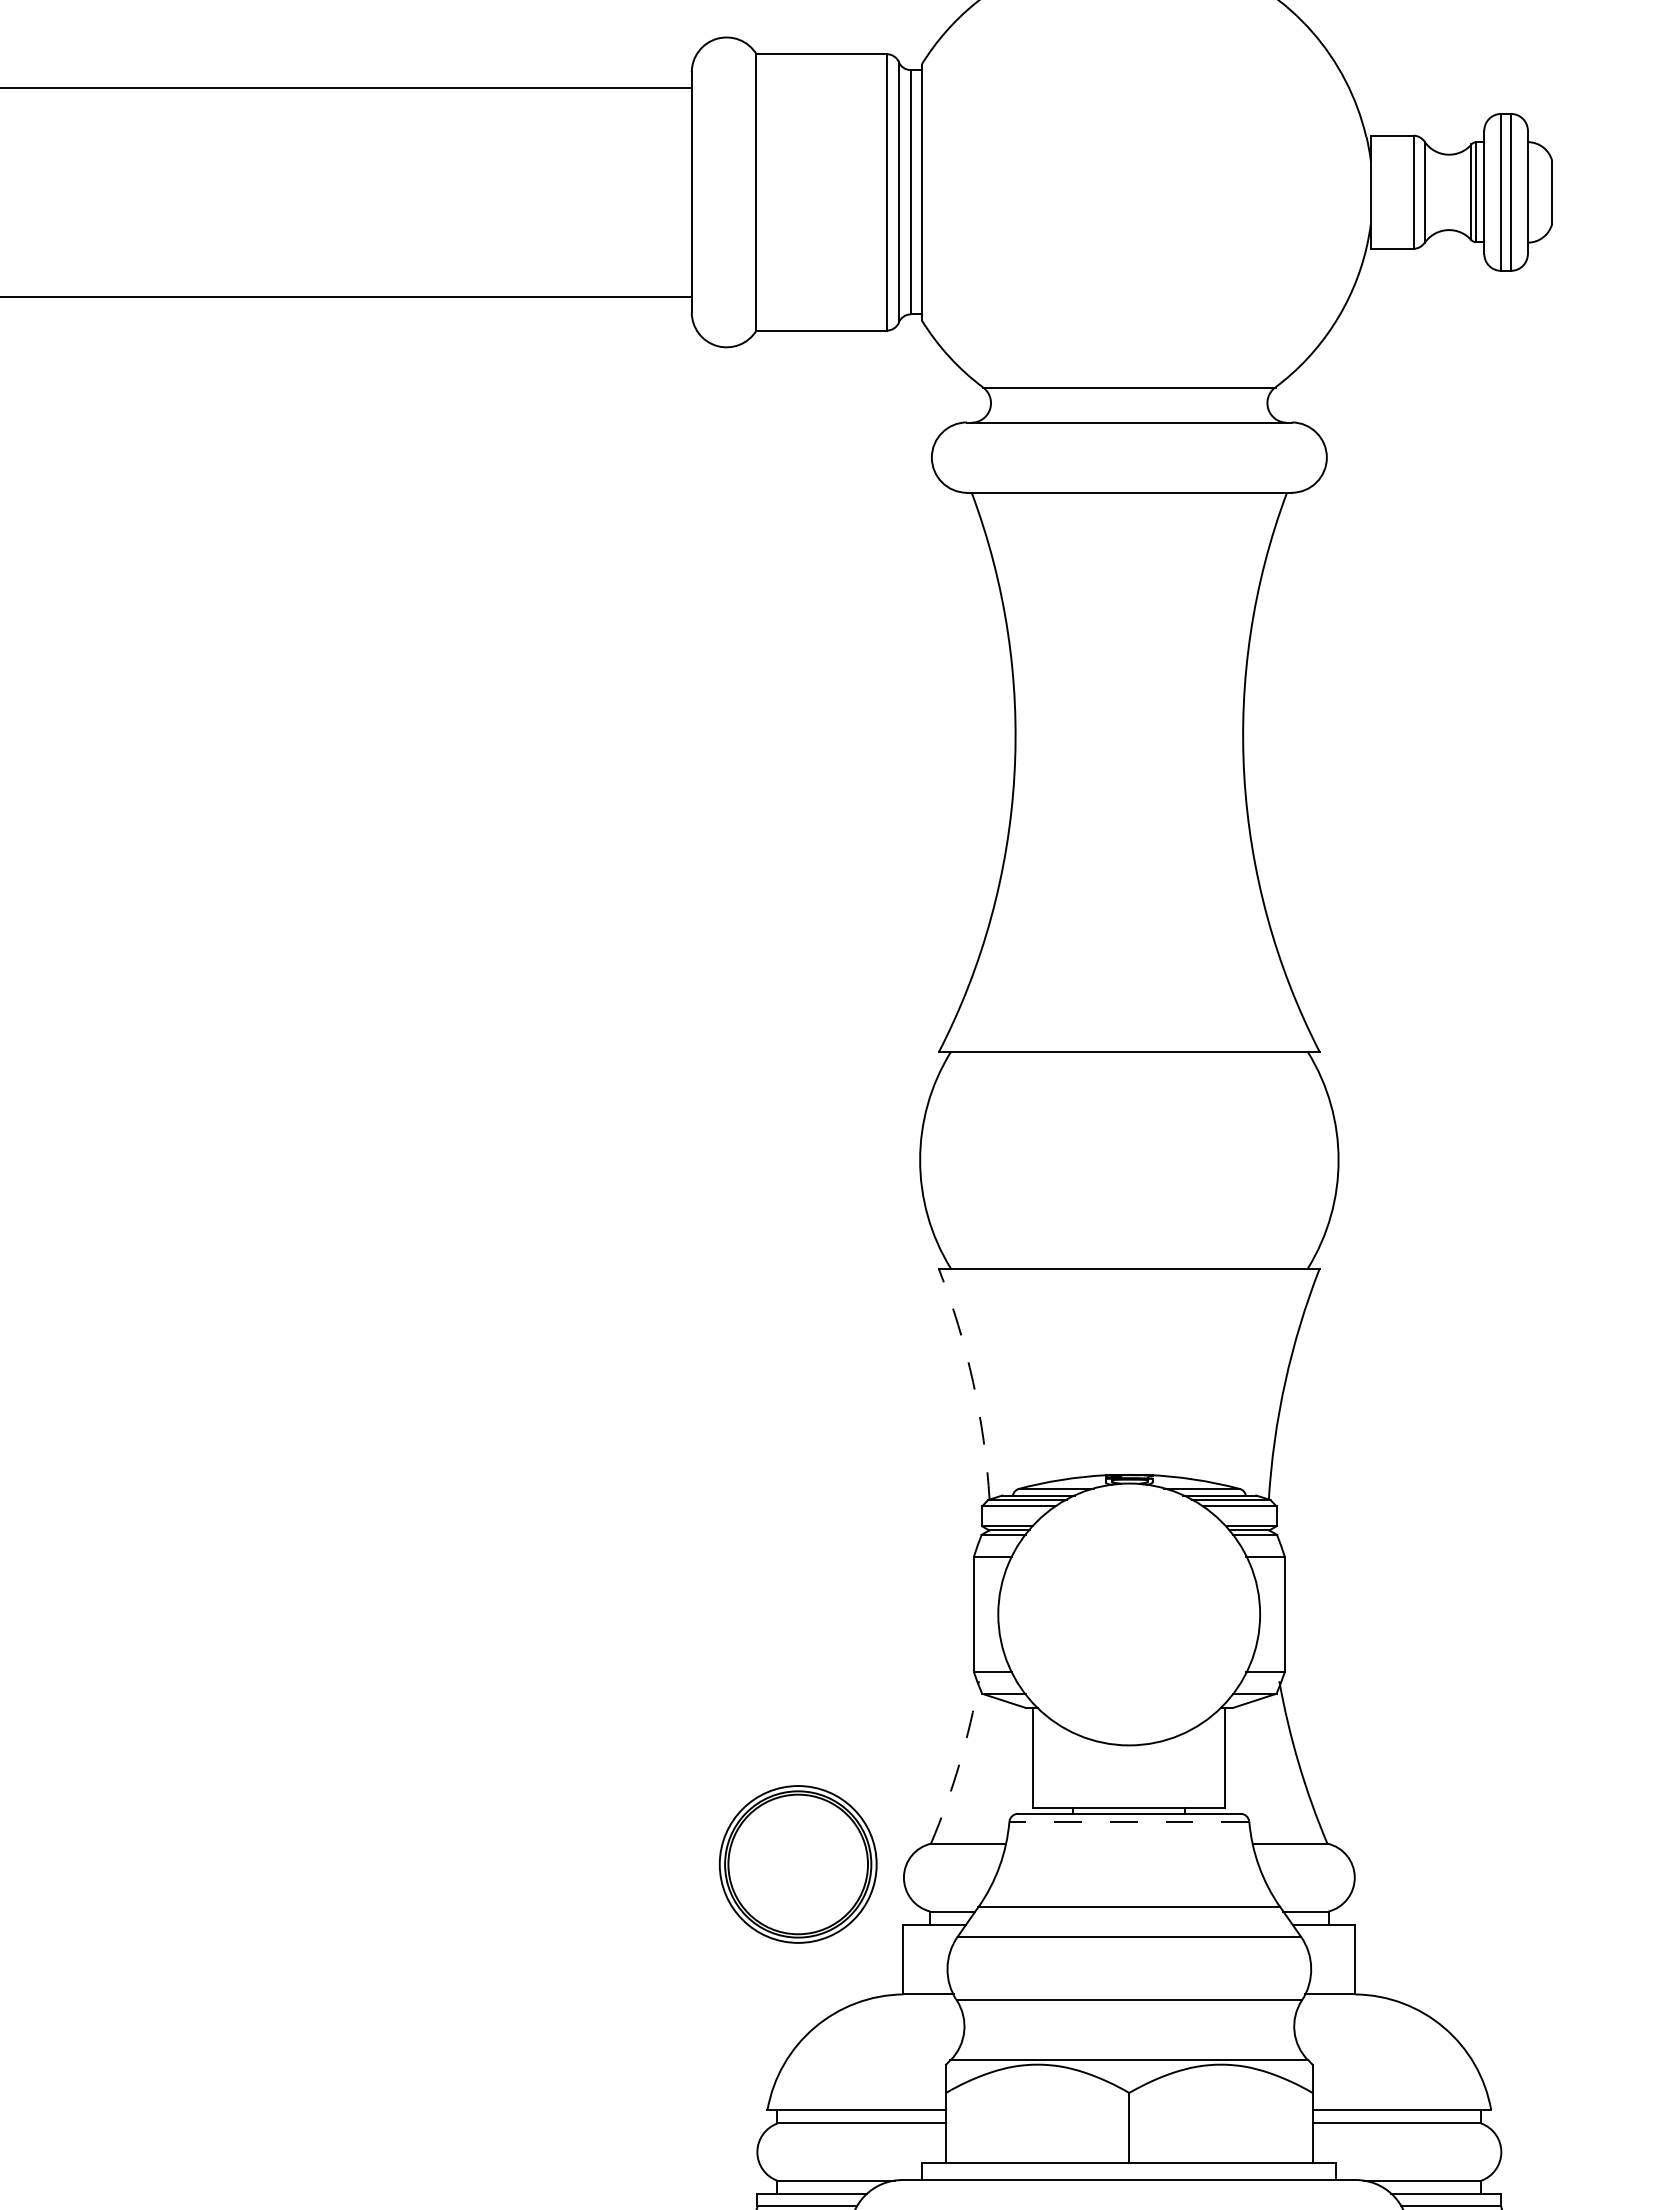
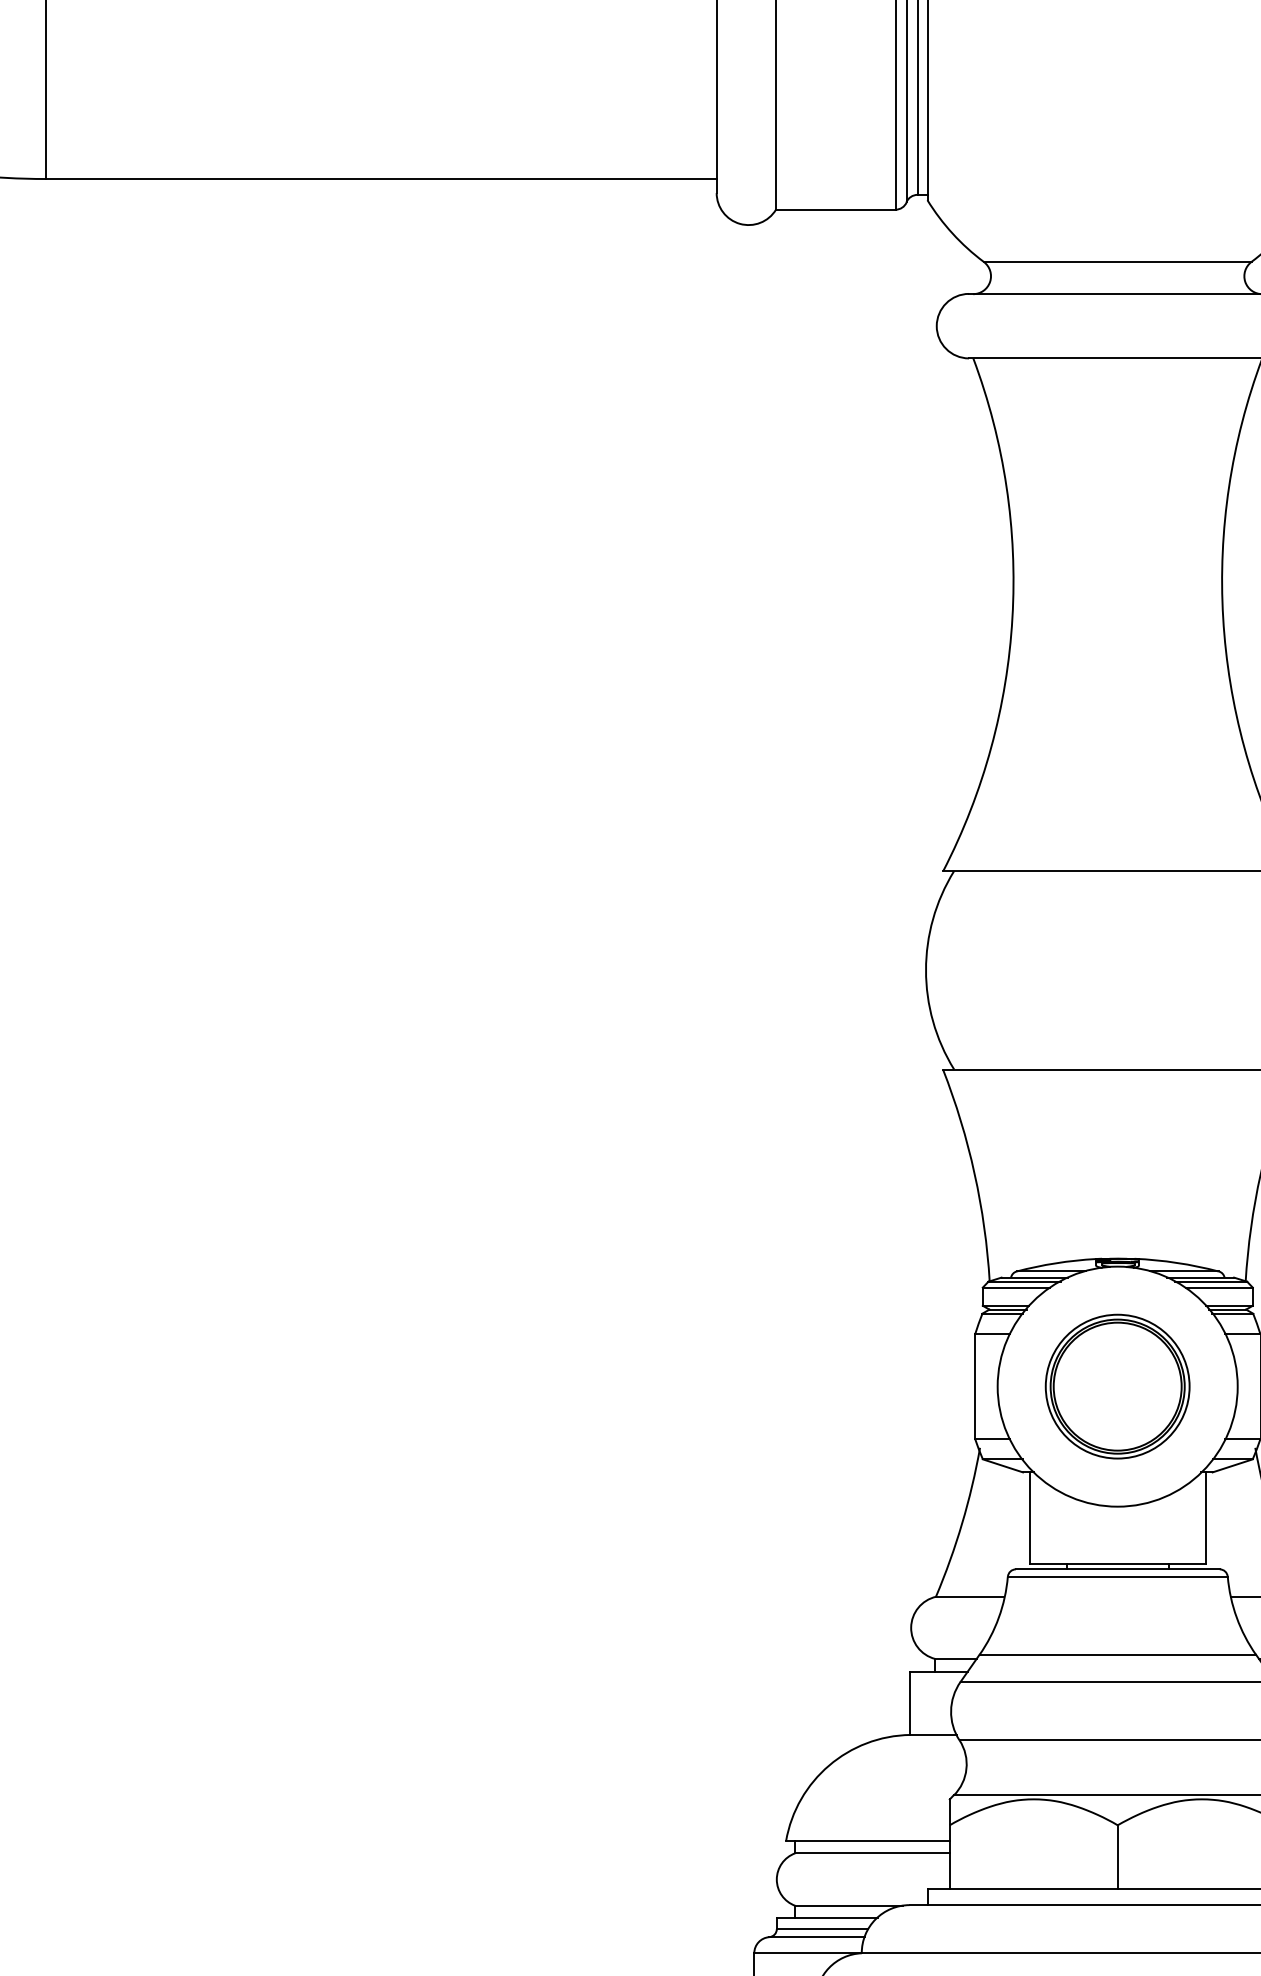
arc: (973, 1382) -> (974, 1174), dashed -> solid
arc: (959, 1763) -> (962, 1523), dashed -> solid
line: (1129, 1821) -> (1117, 1576), dashed -> solid
part: (797, 1864) -> (1117, 1386), moved

